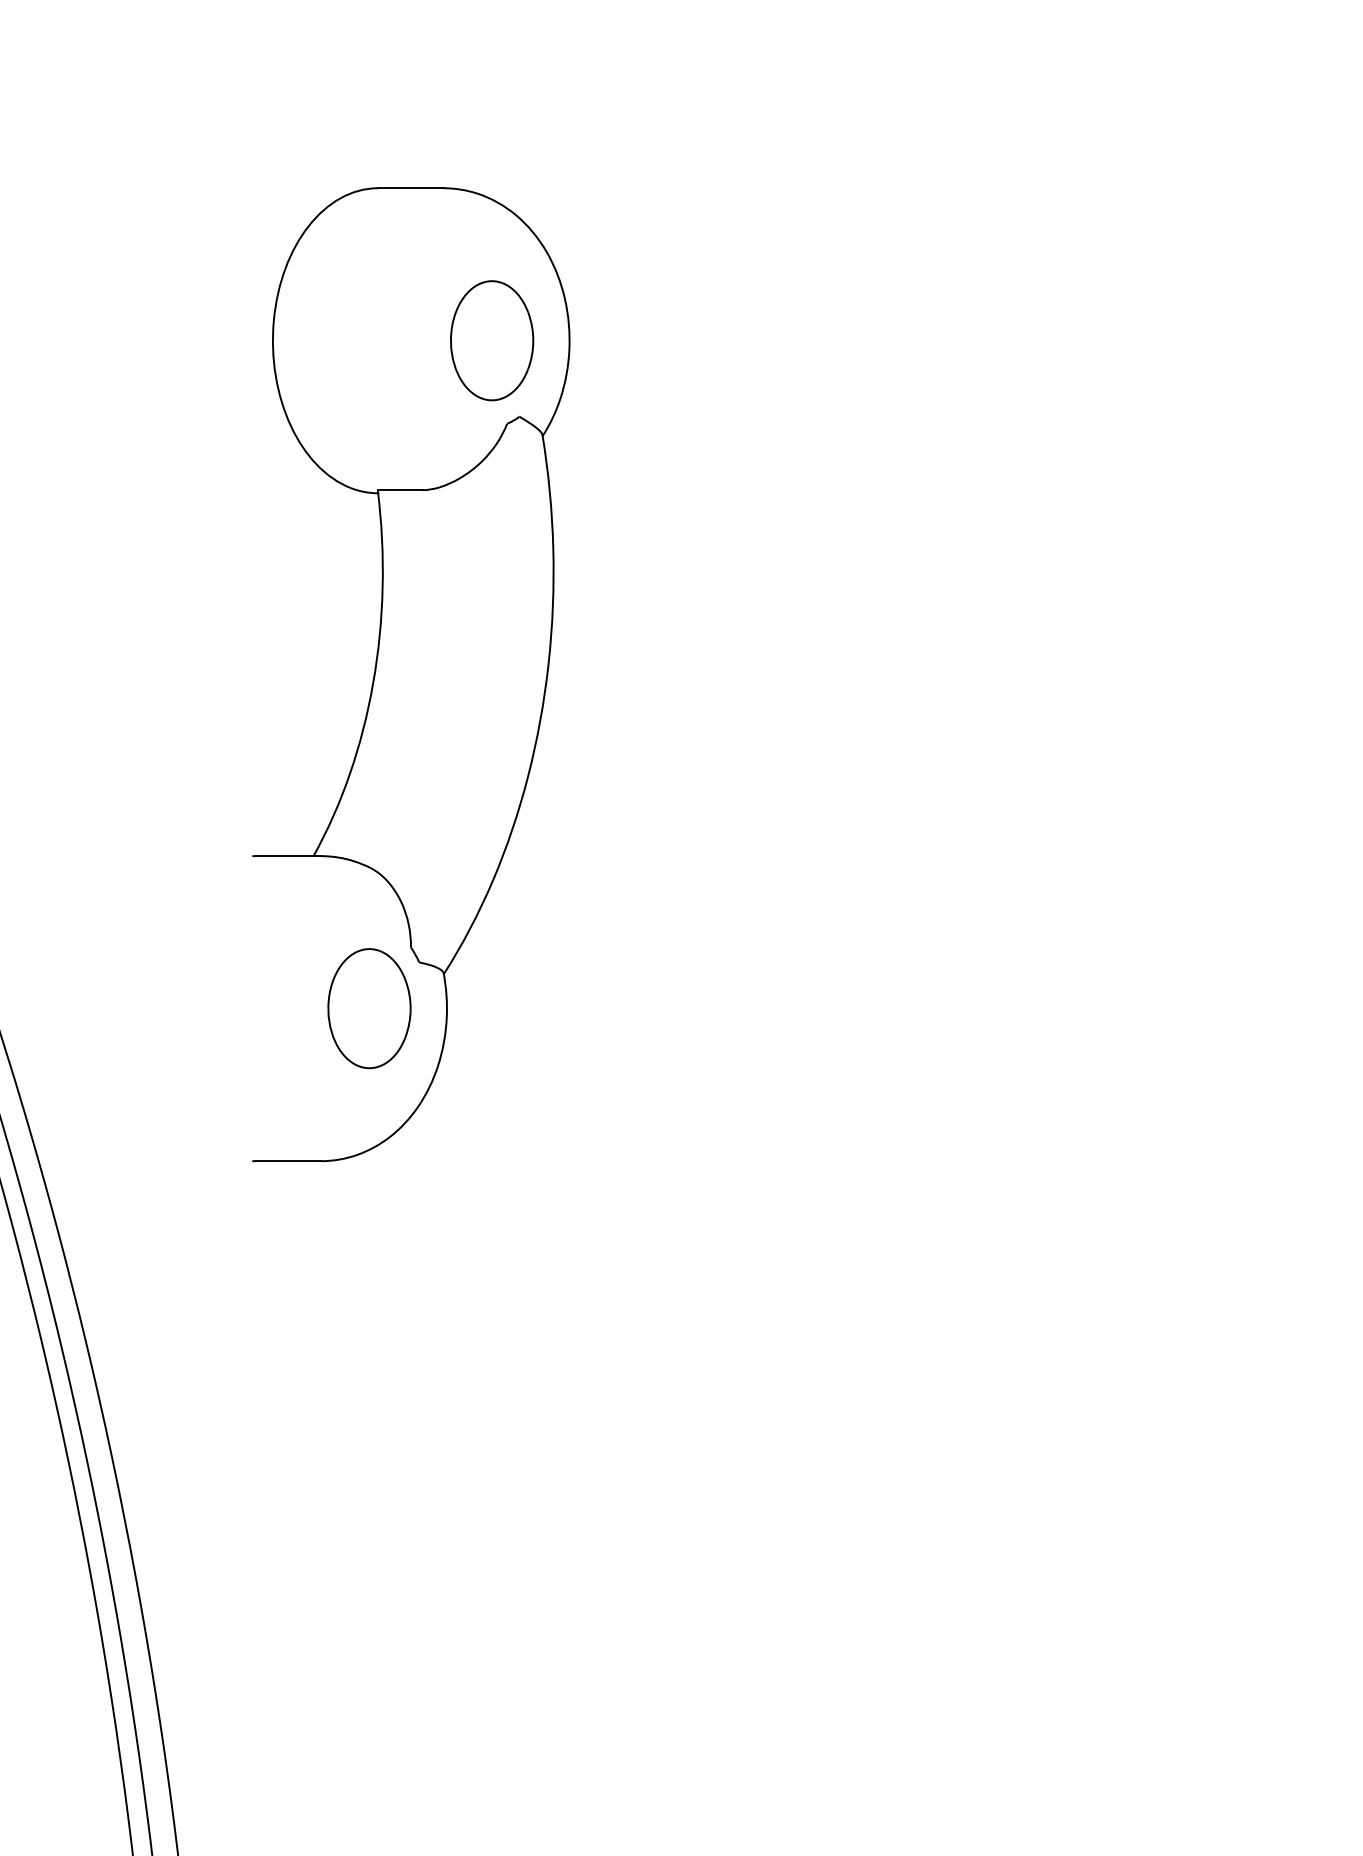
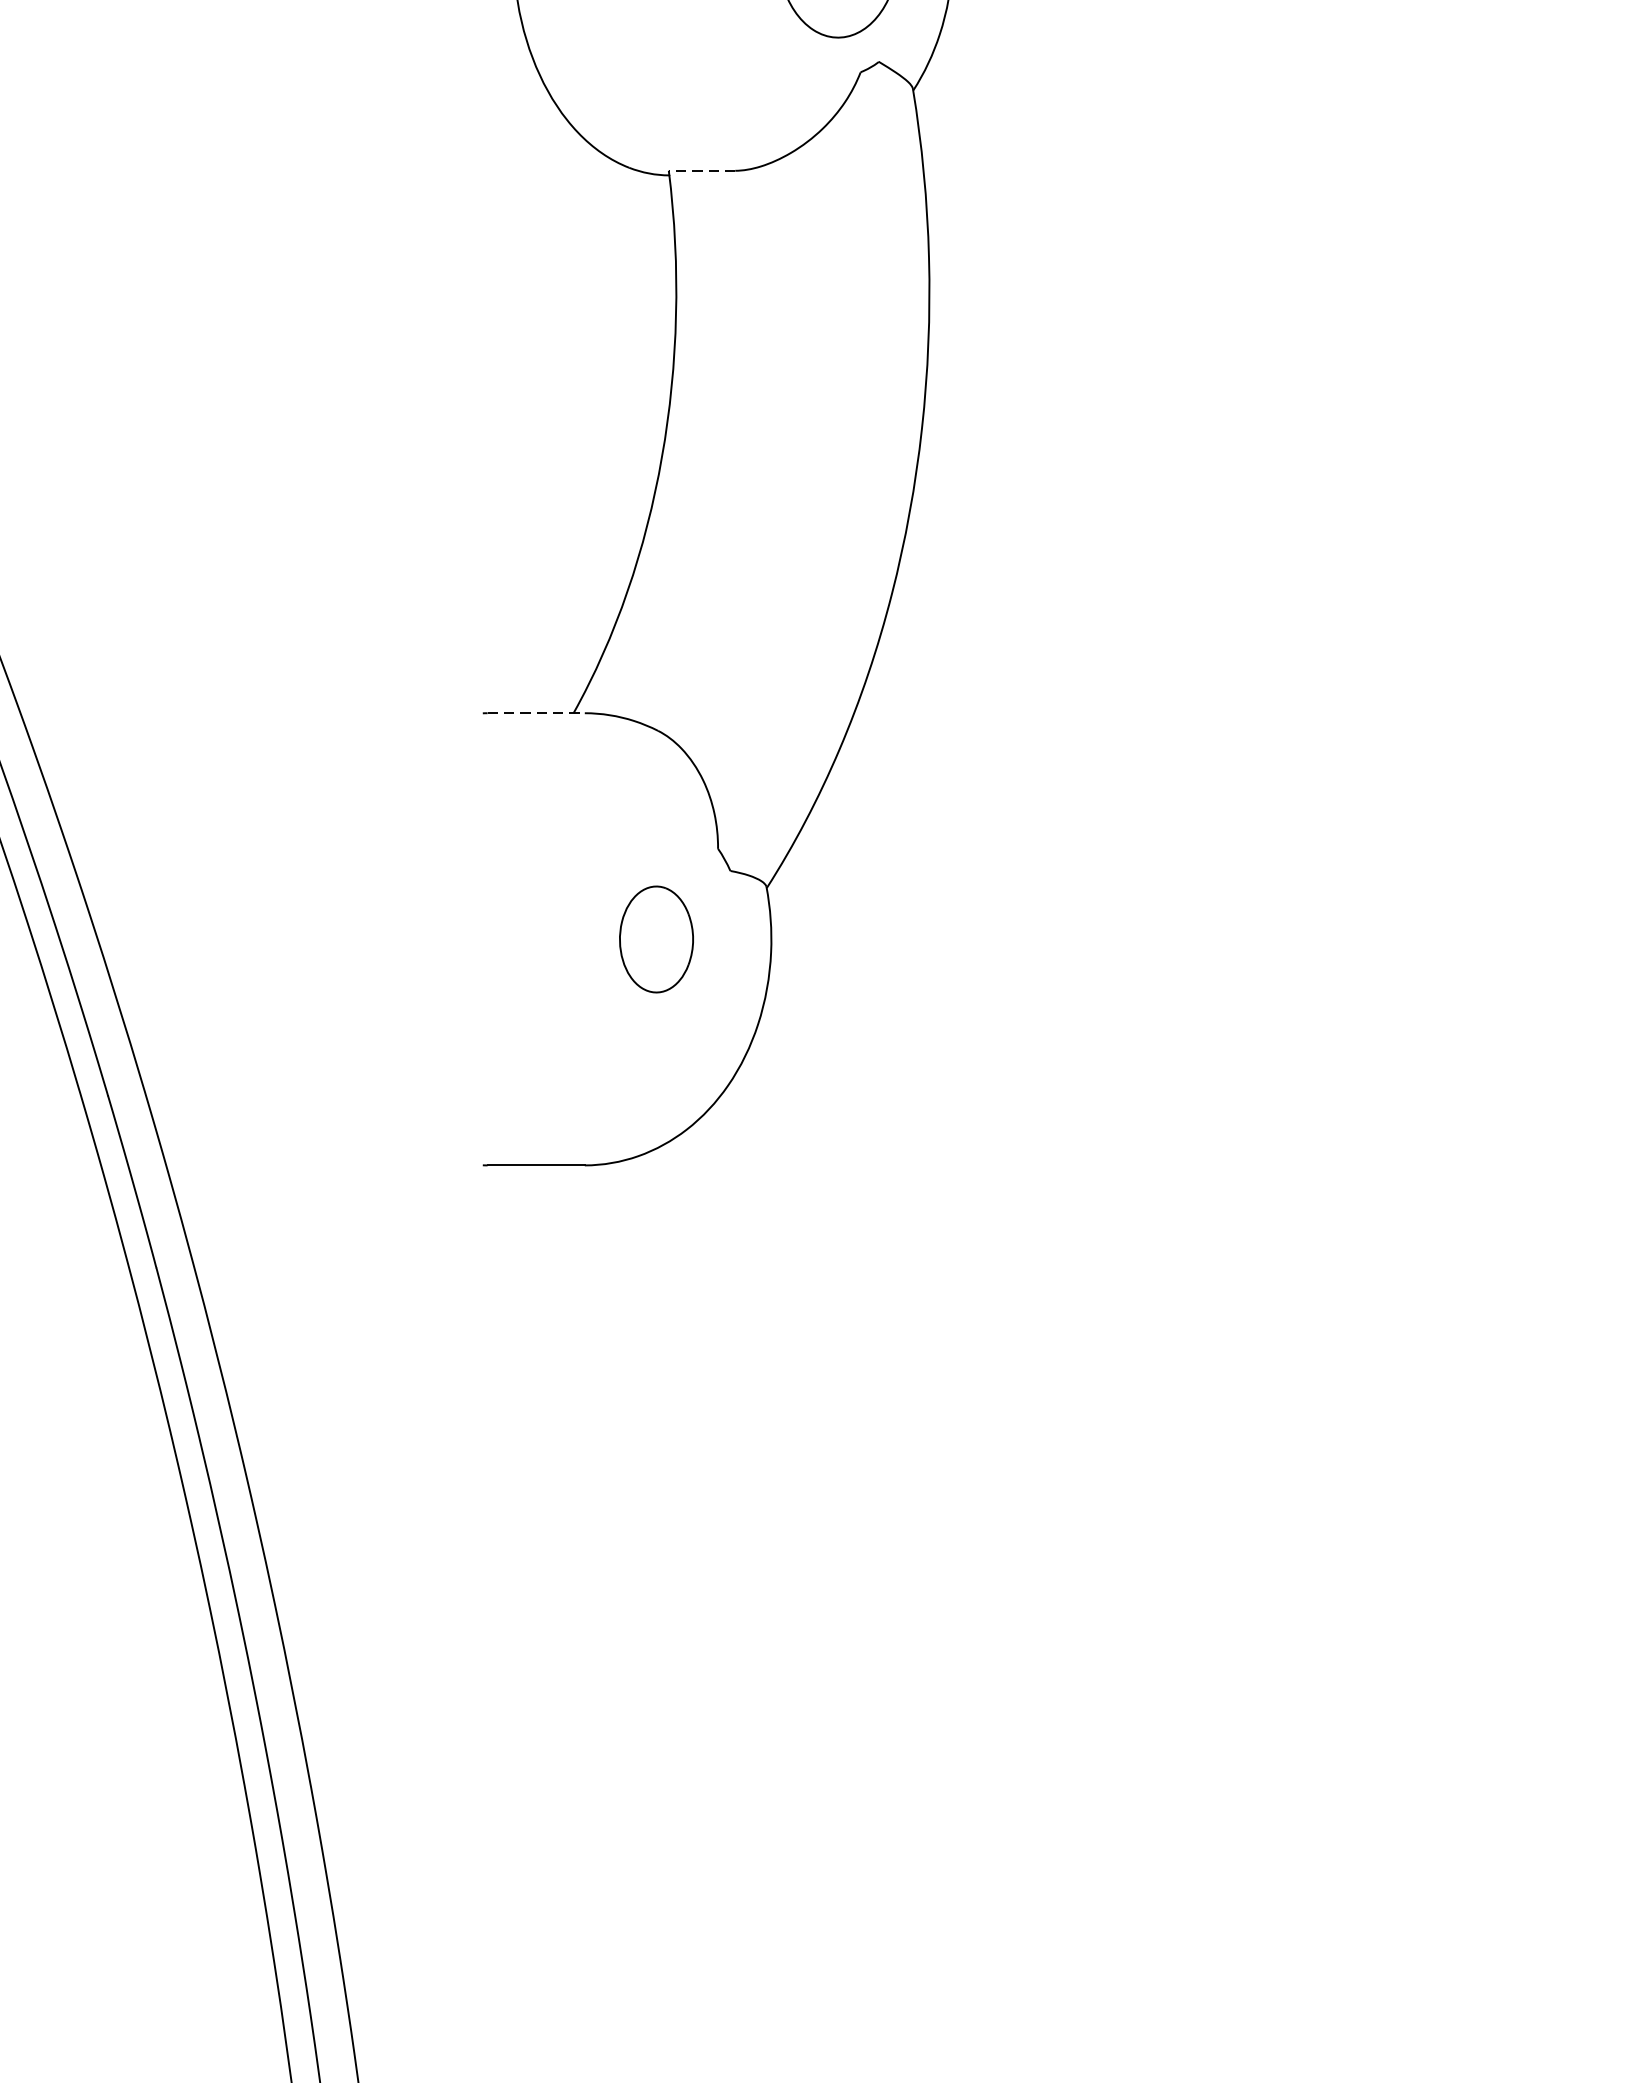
line: (399, 490) -> (701, 171), solid -> dashed
line: (288, 856) -> (536, 713), solid -> dashed
part: (369, 1008) -> (656, 939), size x0.6

